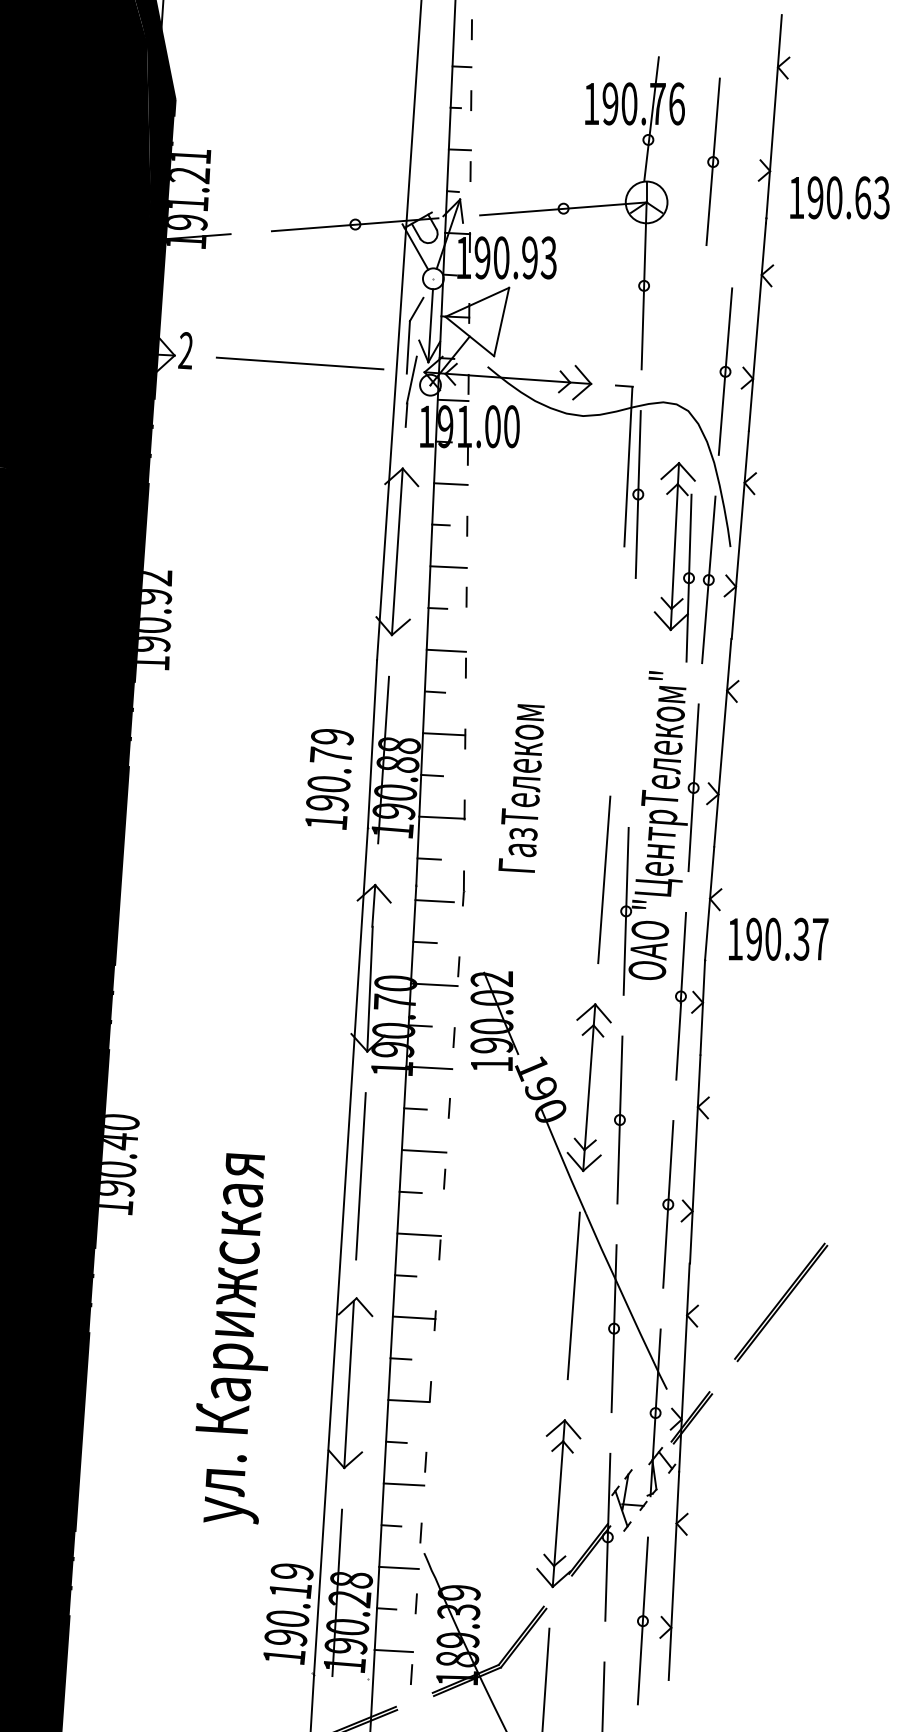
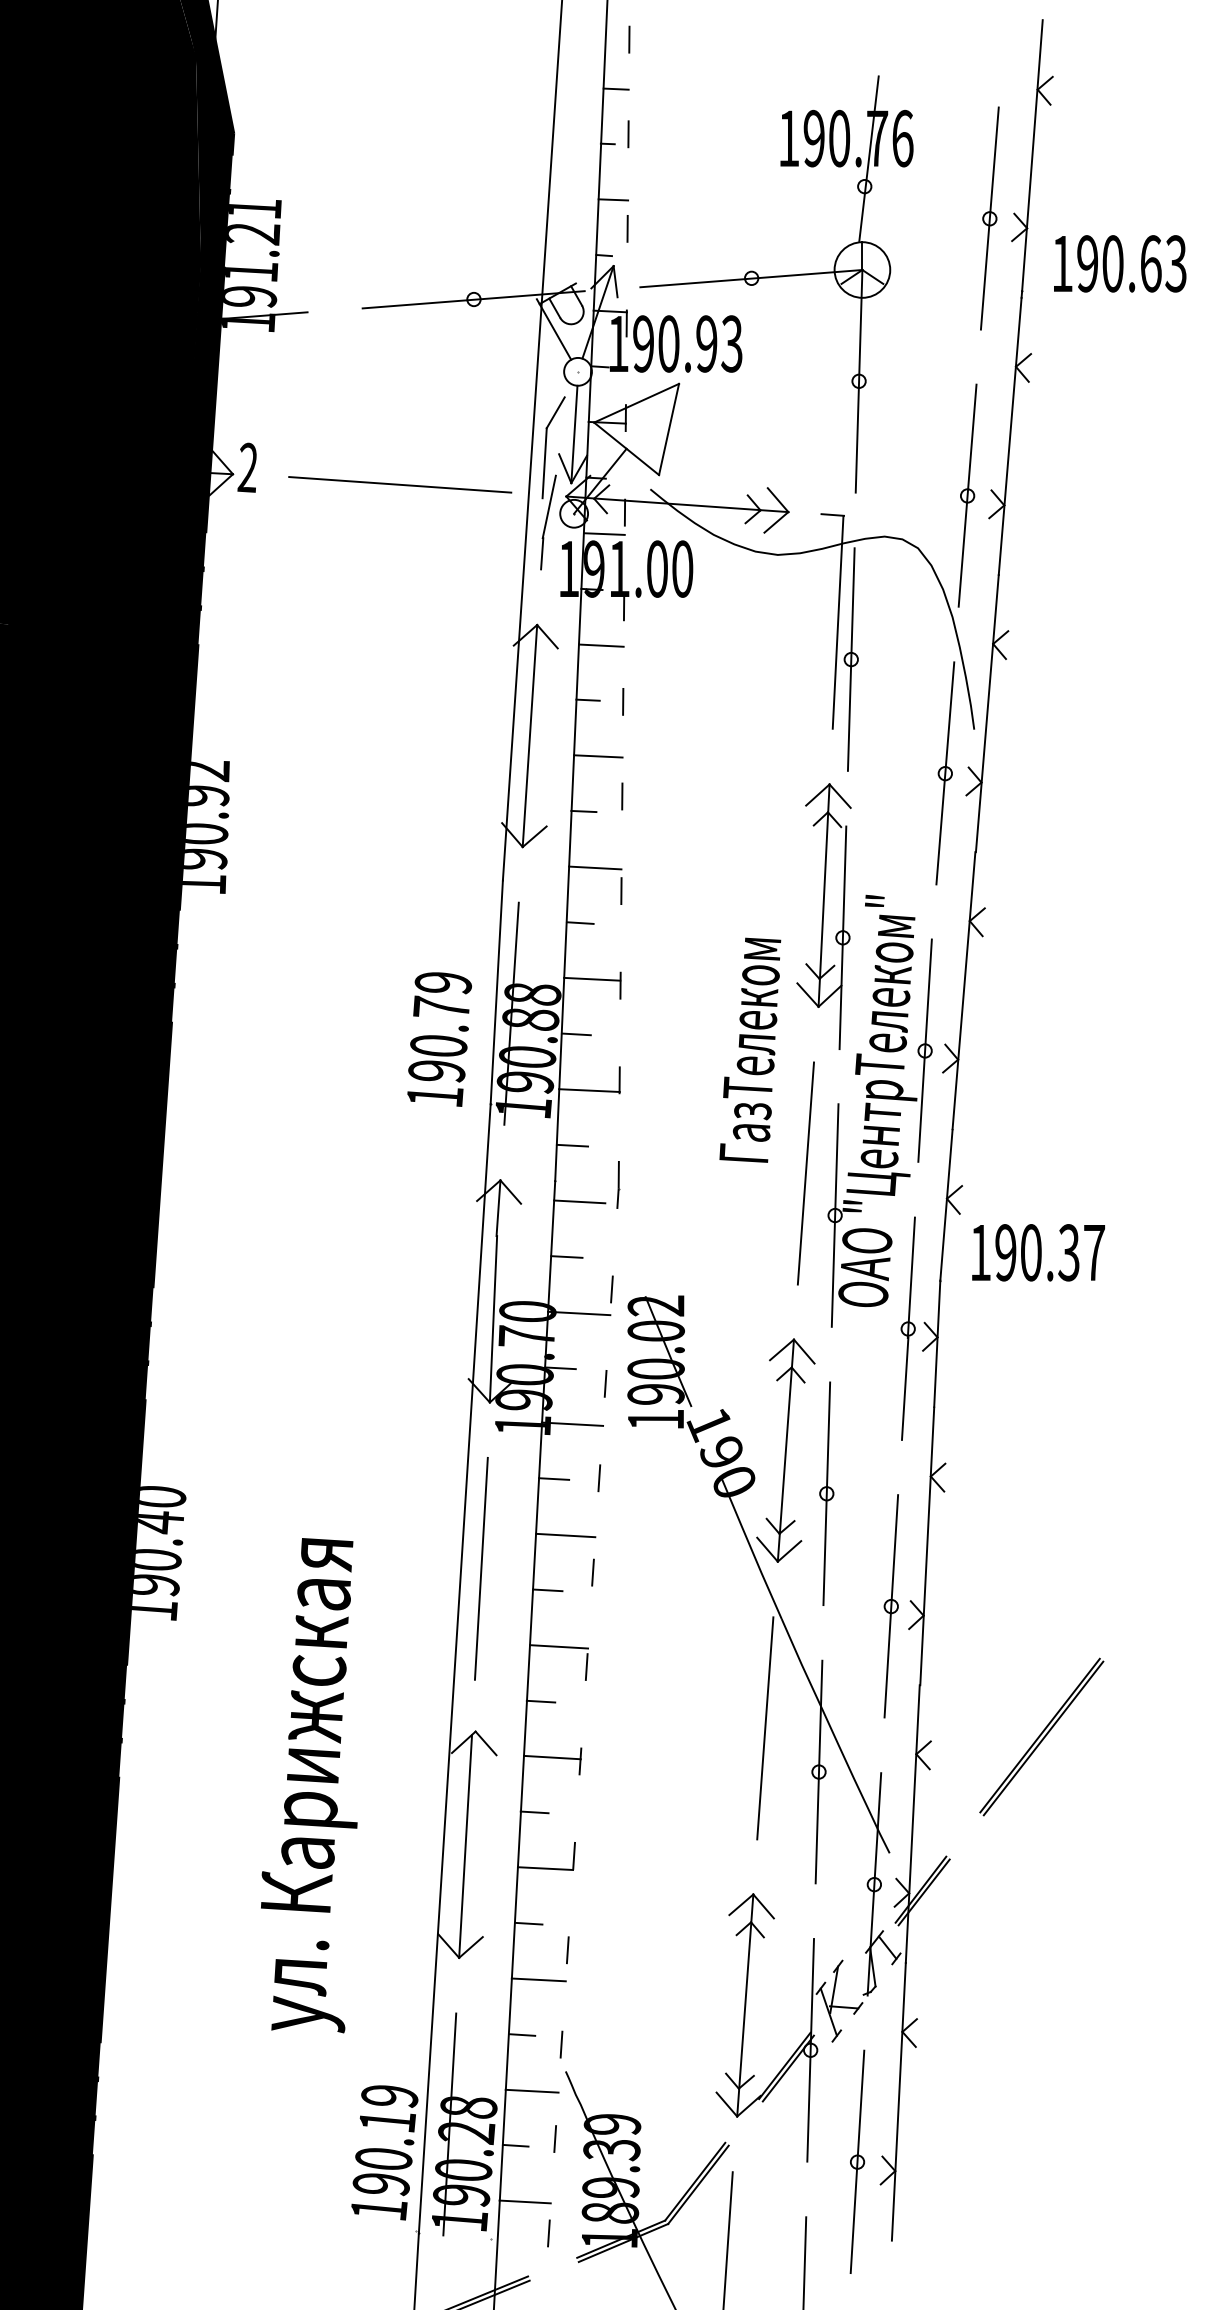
part: (712, 161) -> (988, 218), moved
part: (674, 562) -> (823, 916), moved
text: (521, 788) -> (750, 1050), moved

